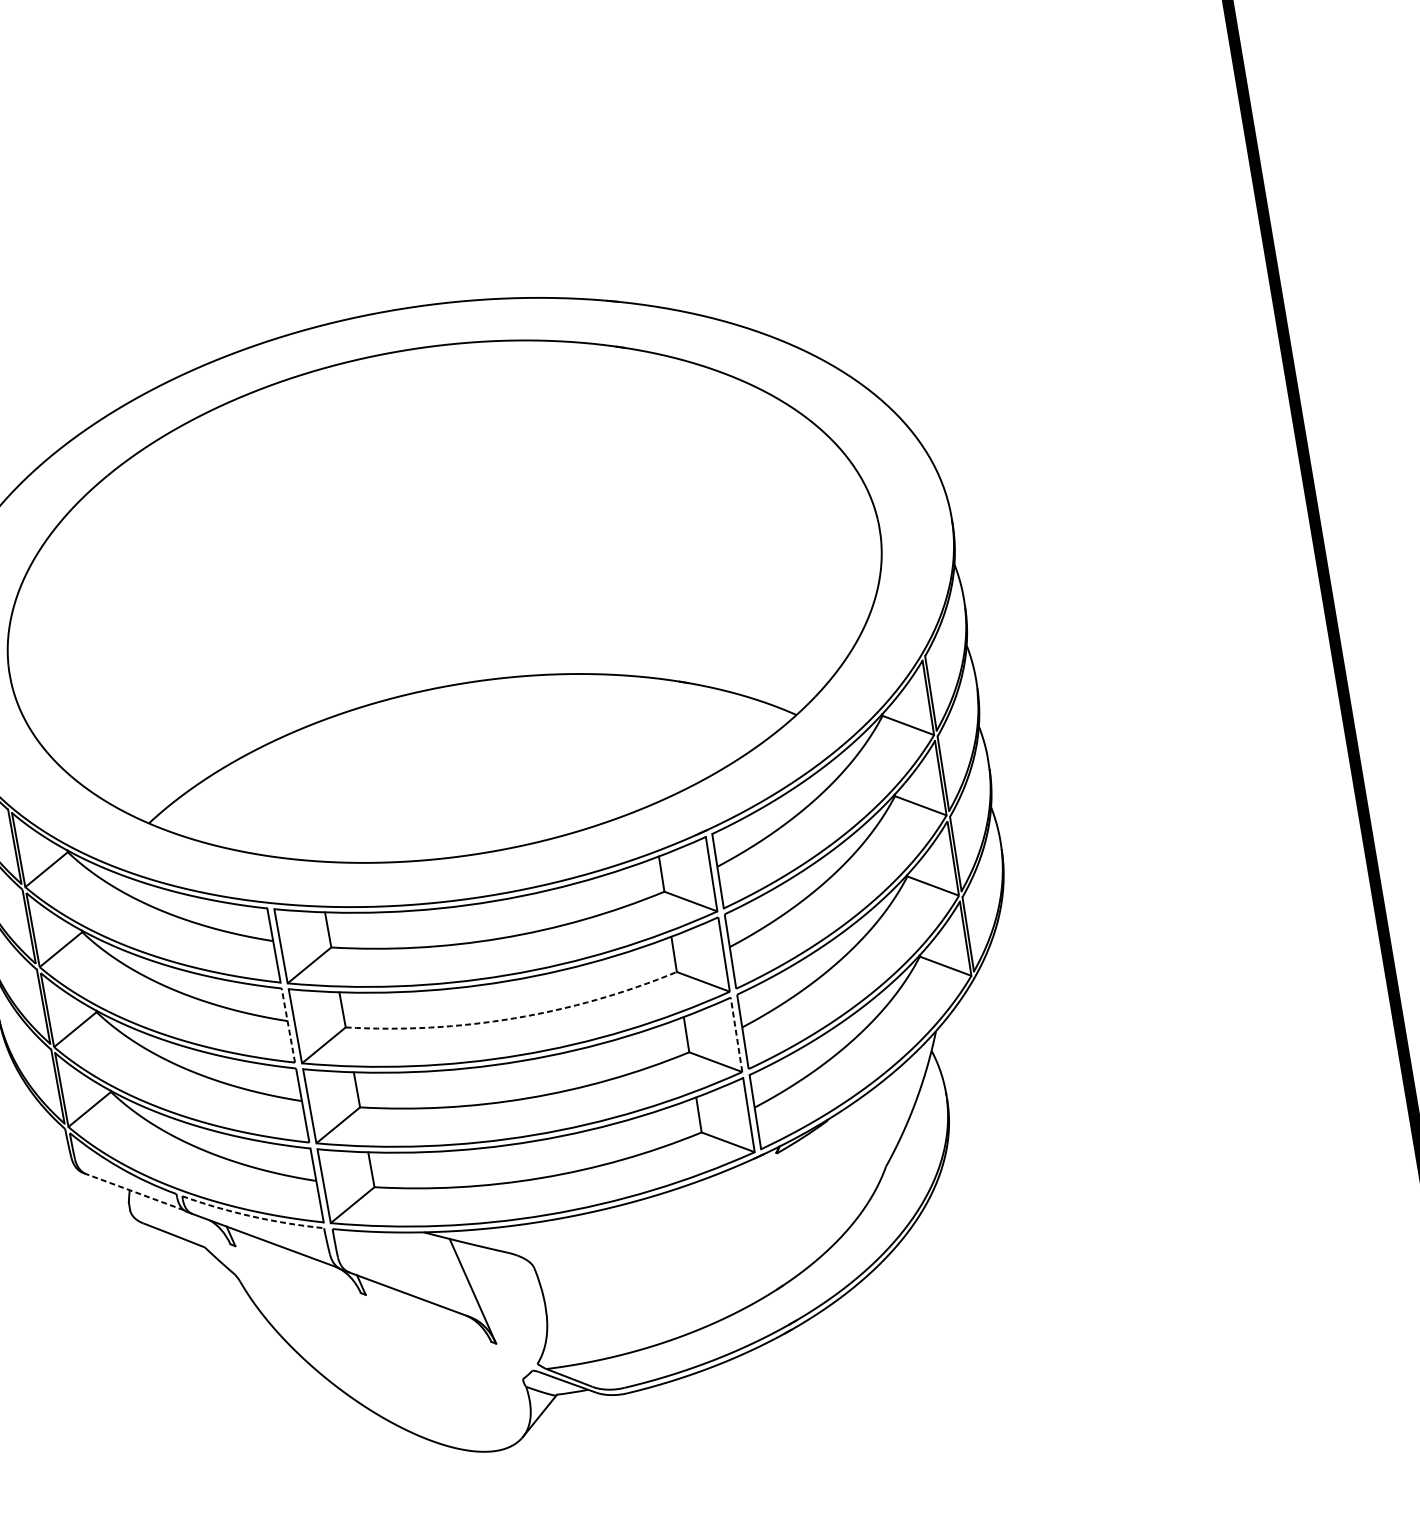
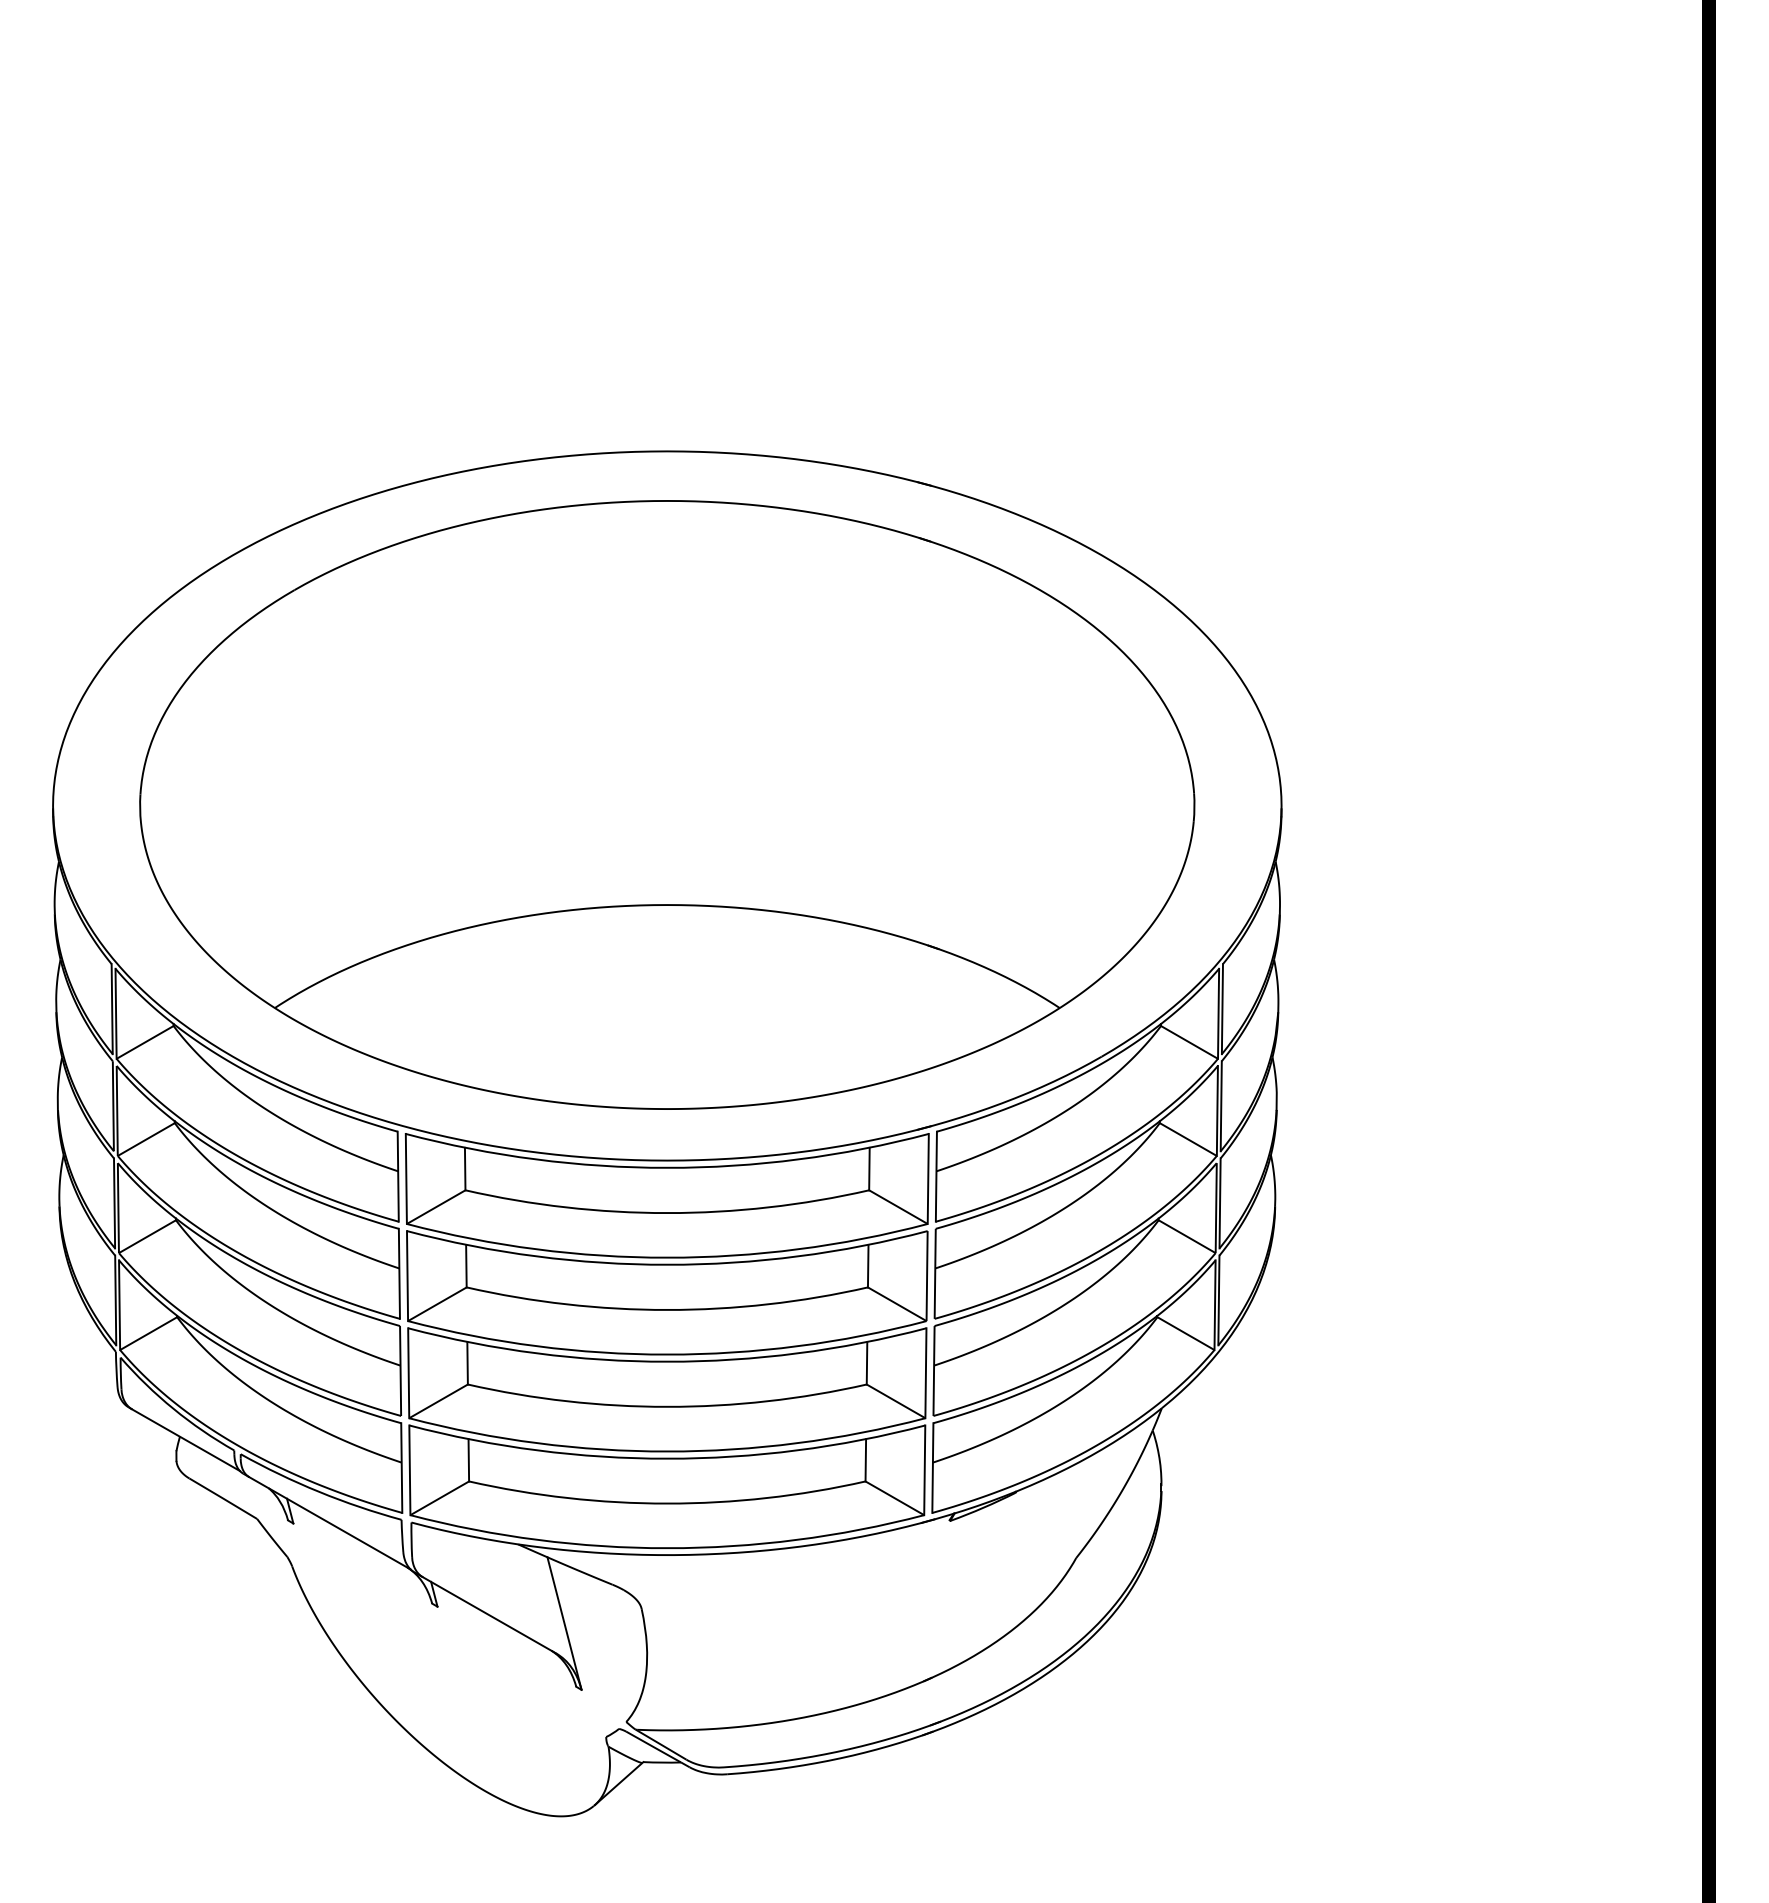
arc: (514, 1017) -> (667, 1309), dashed -> solid
line: (288, 1025) -> (399, 1273), dashed -> solid
line: (736, 1035) -> (925, 1373), dashed -> solid
line: (134, 1192) -> (185, 1440), dashed -> solid
arc: (252, 1216) -> (319, 1491), dashed -> solid

